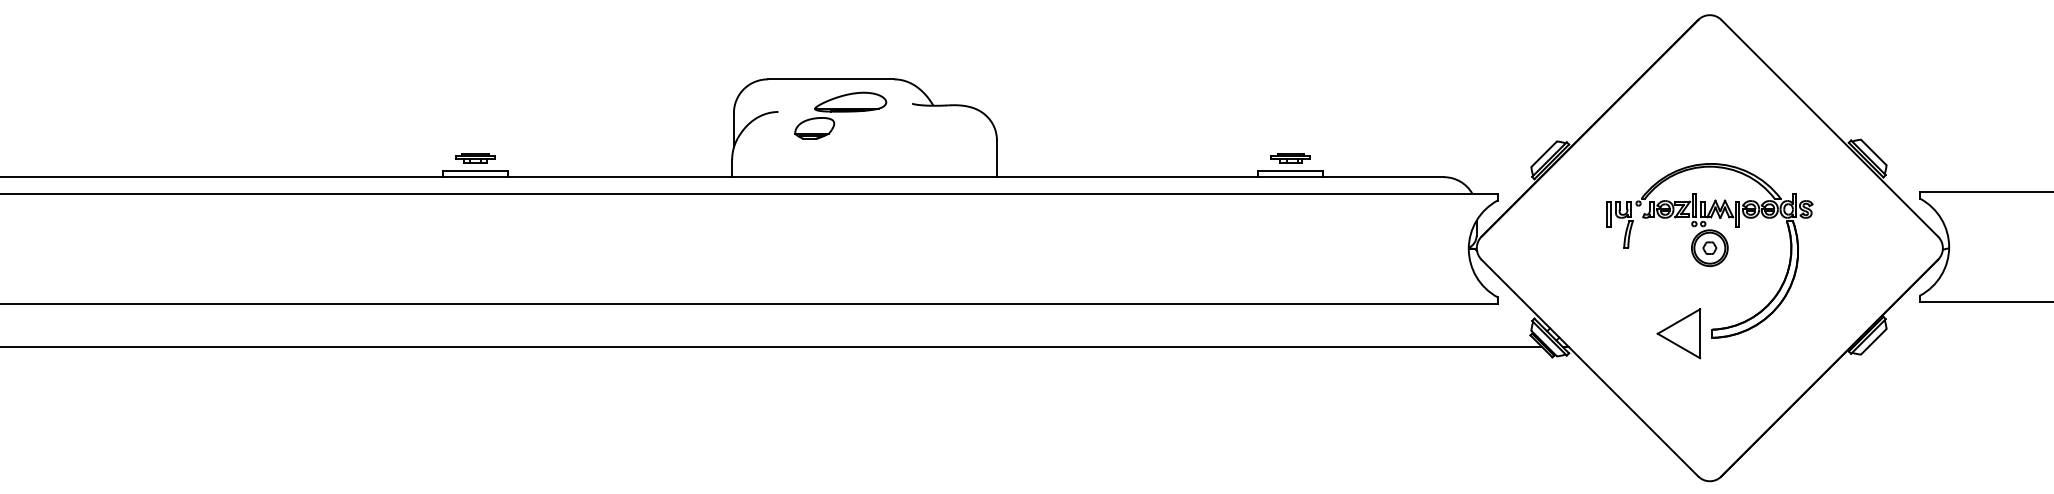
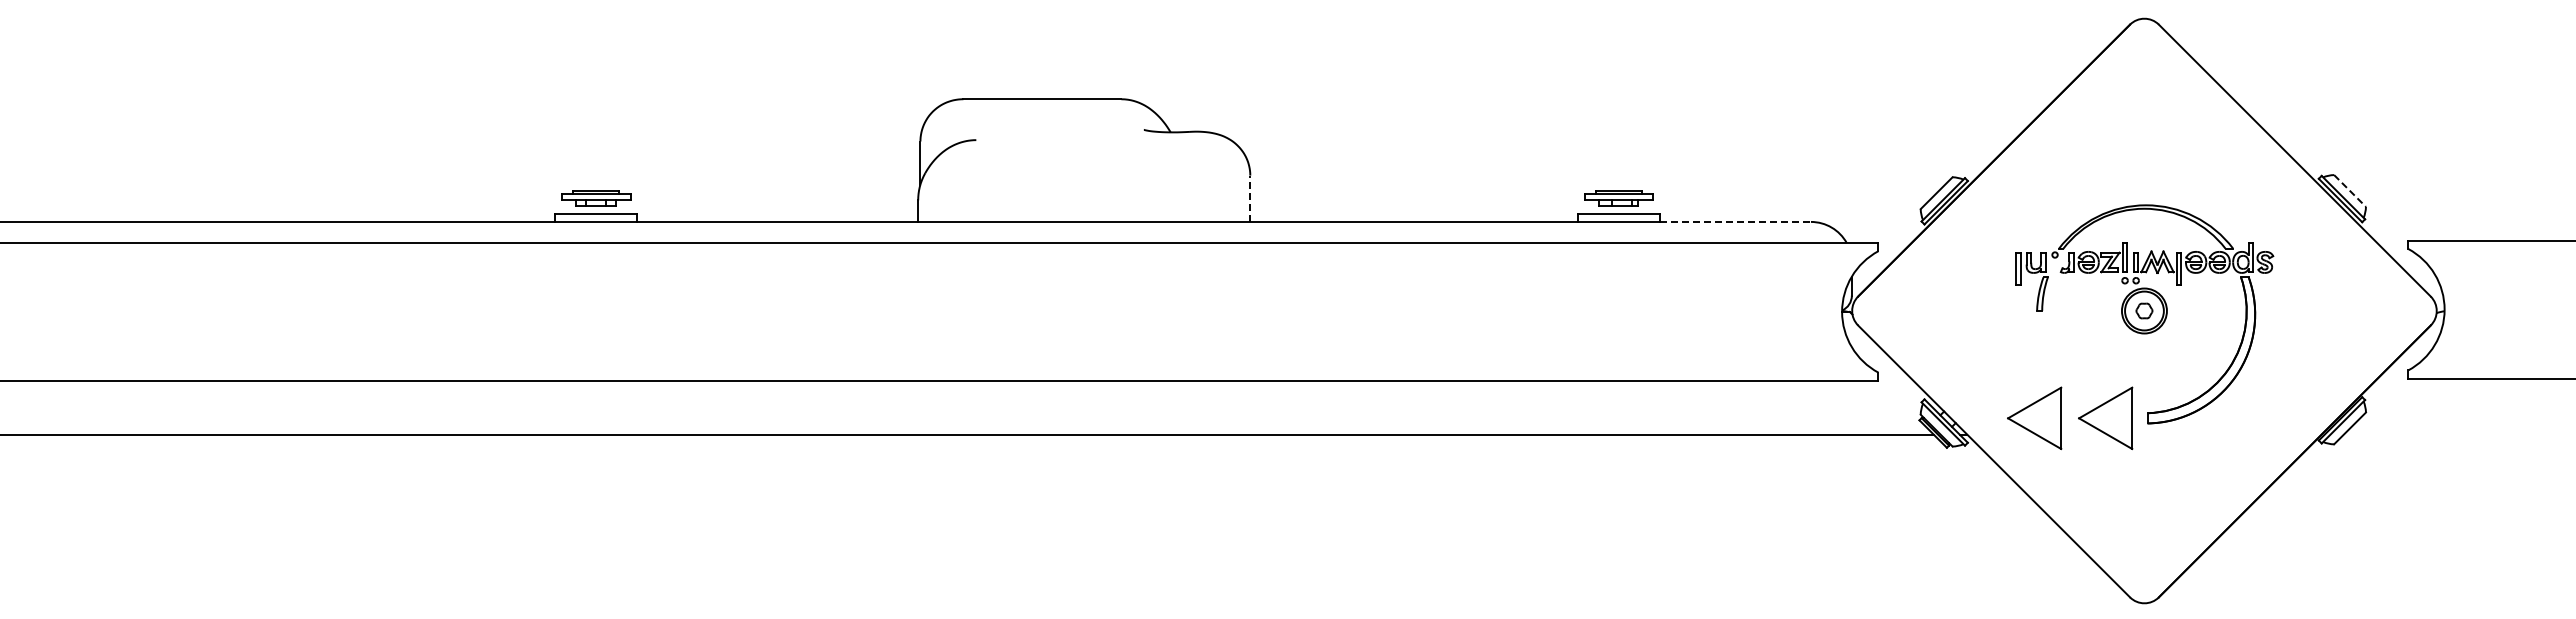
part: (840, 115) -> (1054, 144), removed
line: (1874, 152) -> (2350, 191), solid -> dashed
part: (475, 158) -> (596, 198), size x1.4
line: (997, 158) -> (1250, 198), solid -> dashed
part: (1290, 158) -> (1618, 198), size x1.4
line: (1383, 176) -> (1735, 221), solid -> dashed
part: (1622, 333) -> (2034, 418), added

